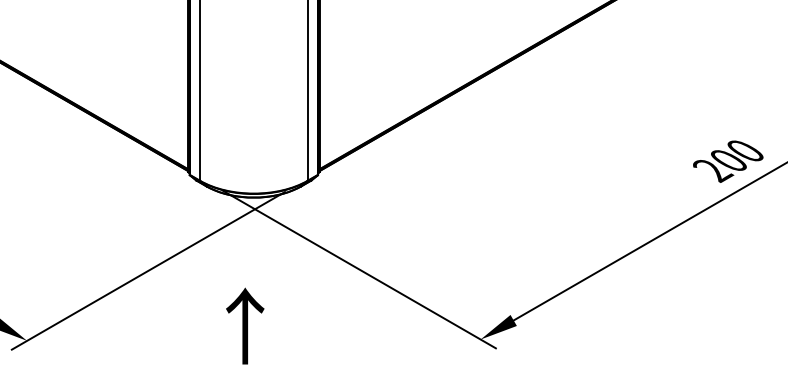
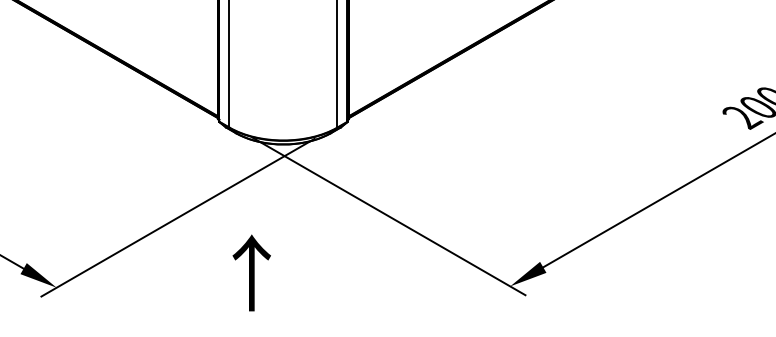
text: (245, 325) -> (252, 272), moved

